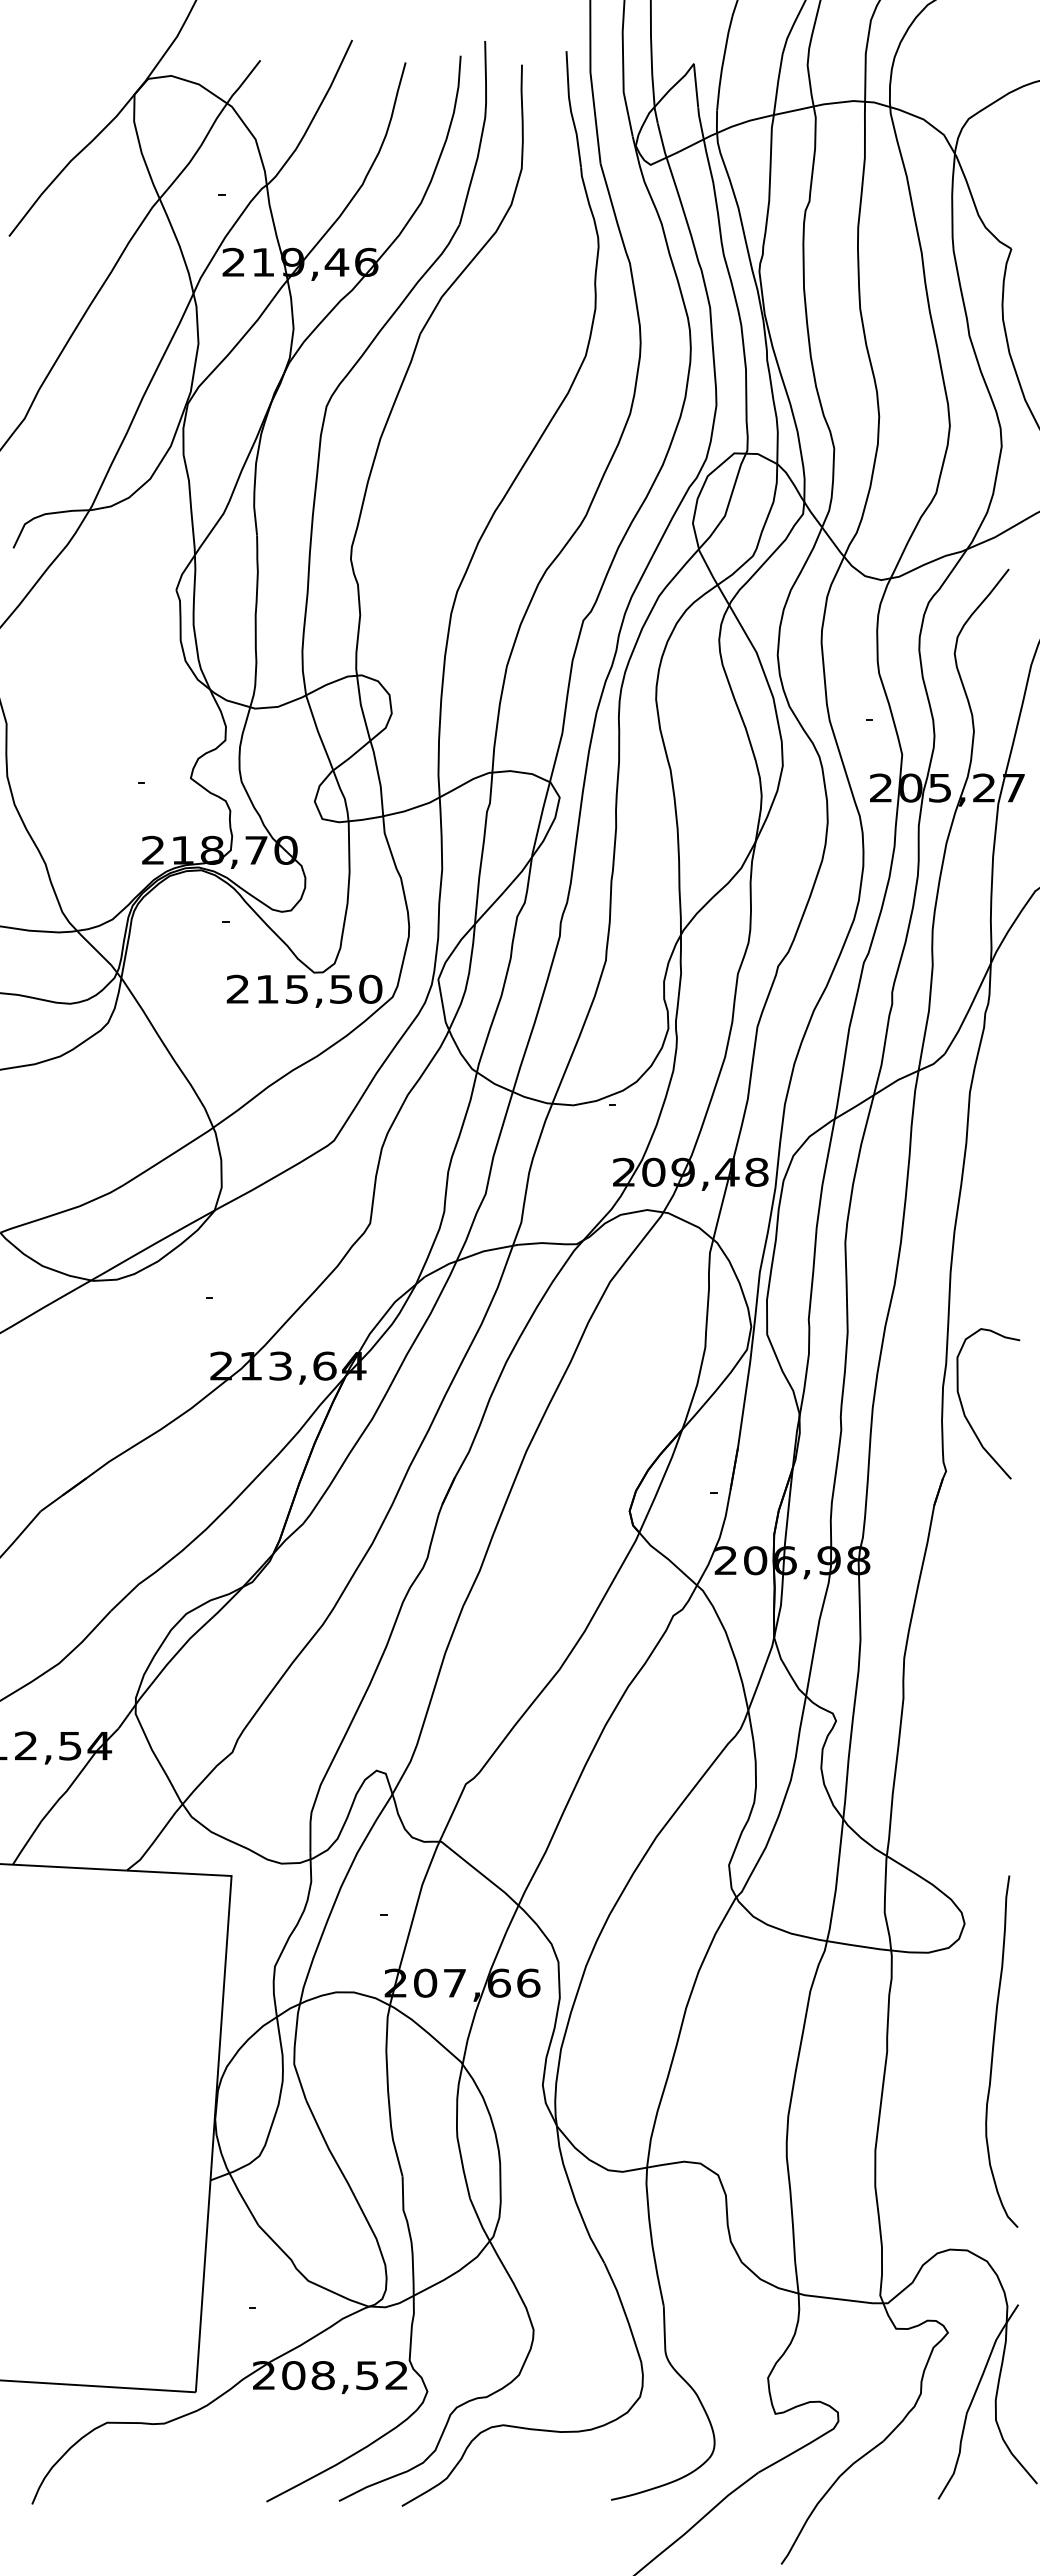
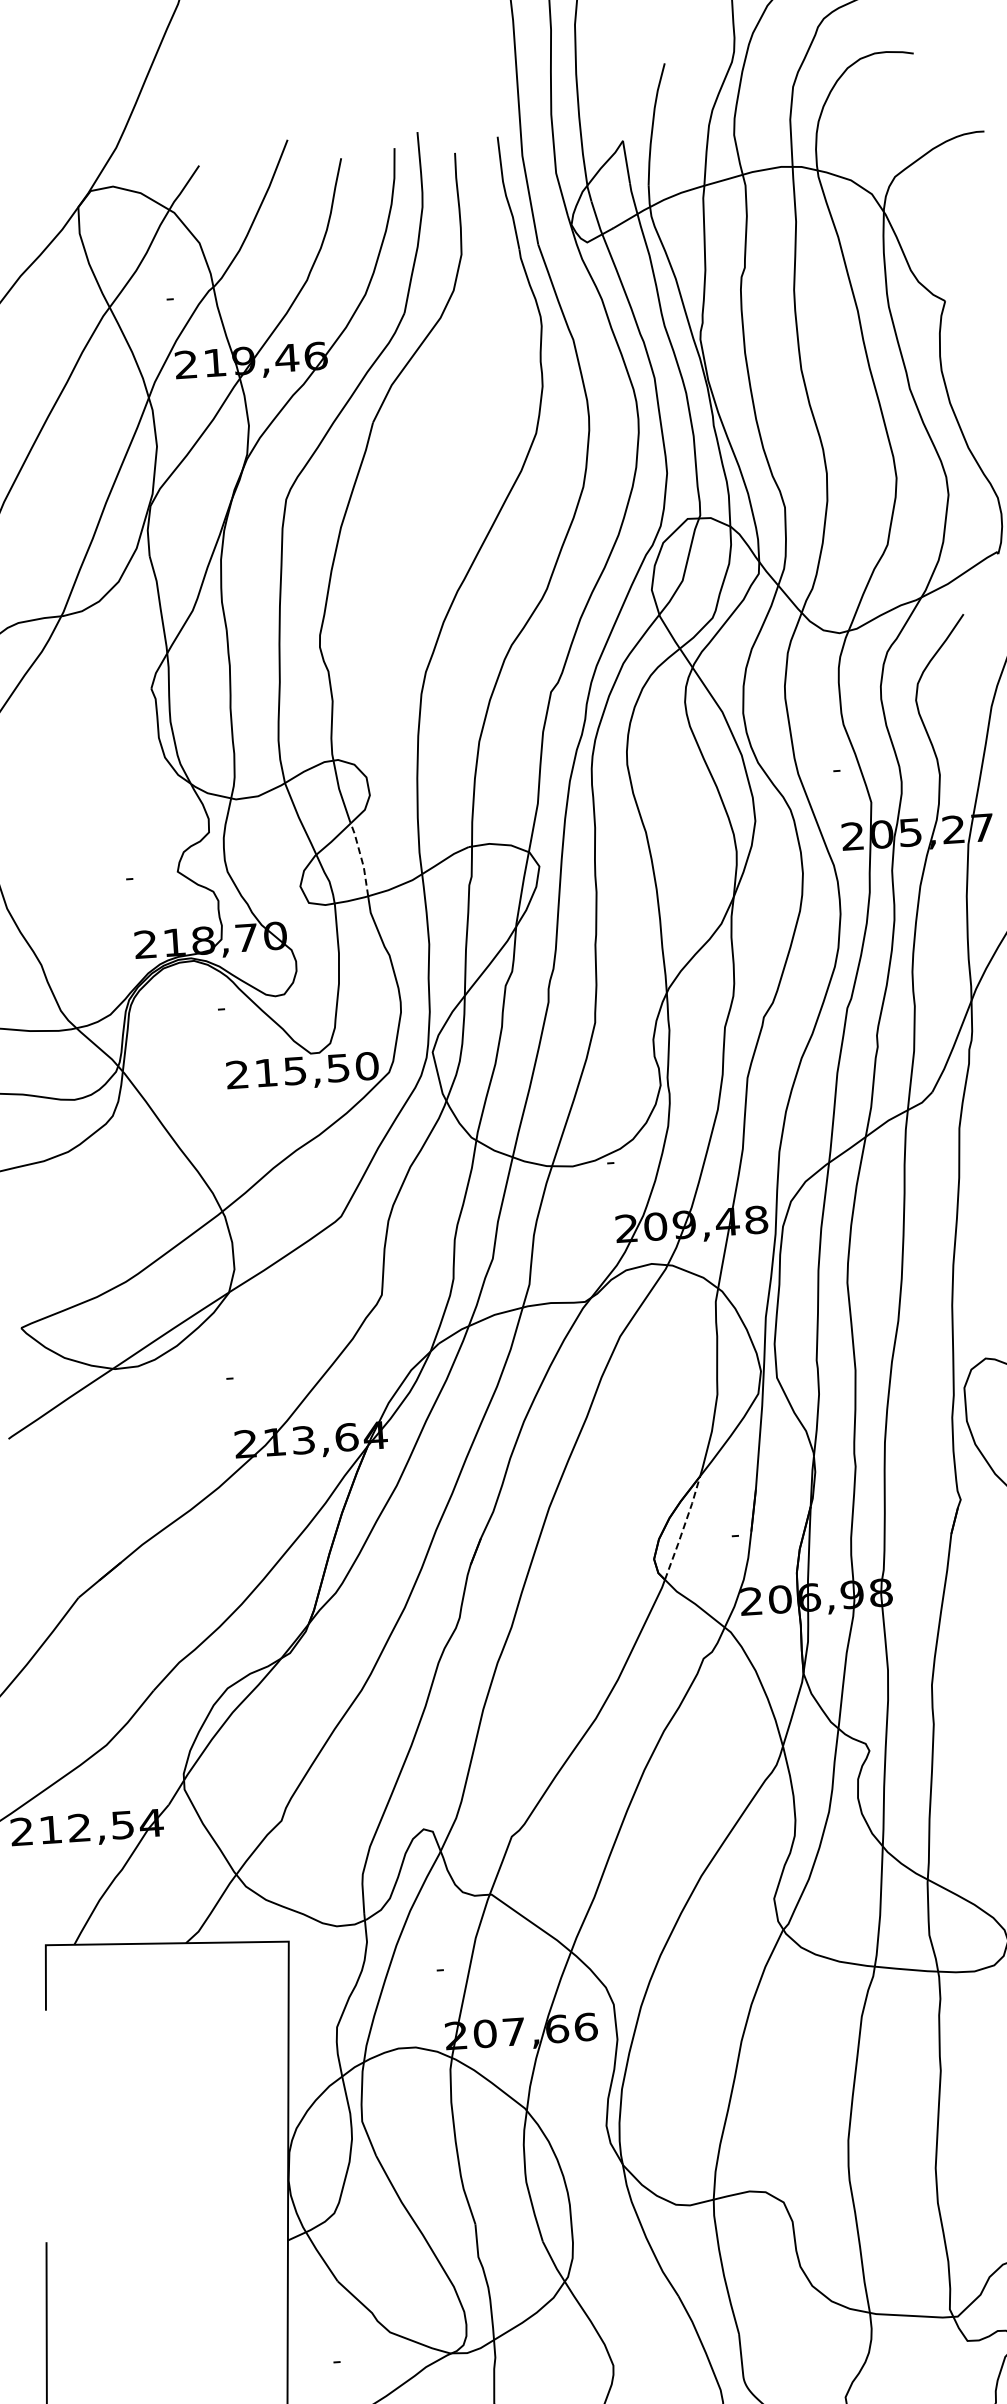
line: (378, 777) -> (361, 858), solid -> dashed
line: (661, 1481) -> (683, 1528), solid -> dashed

